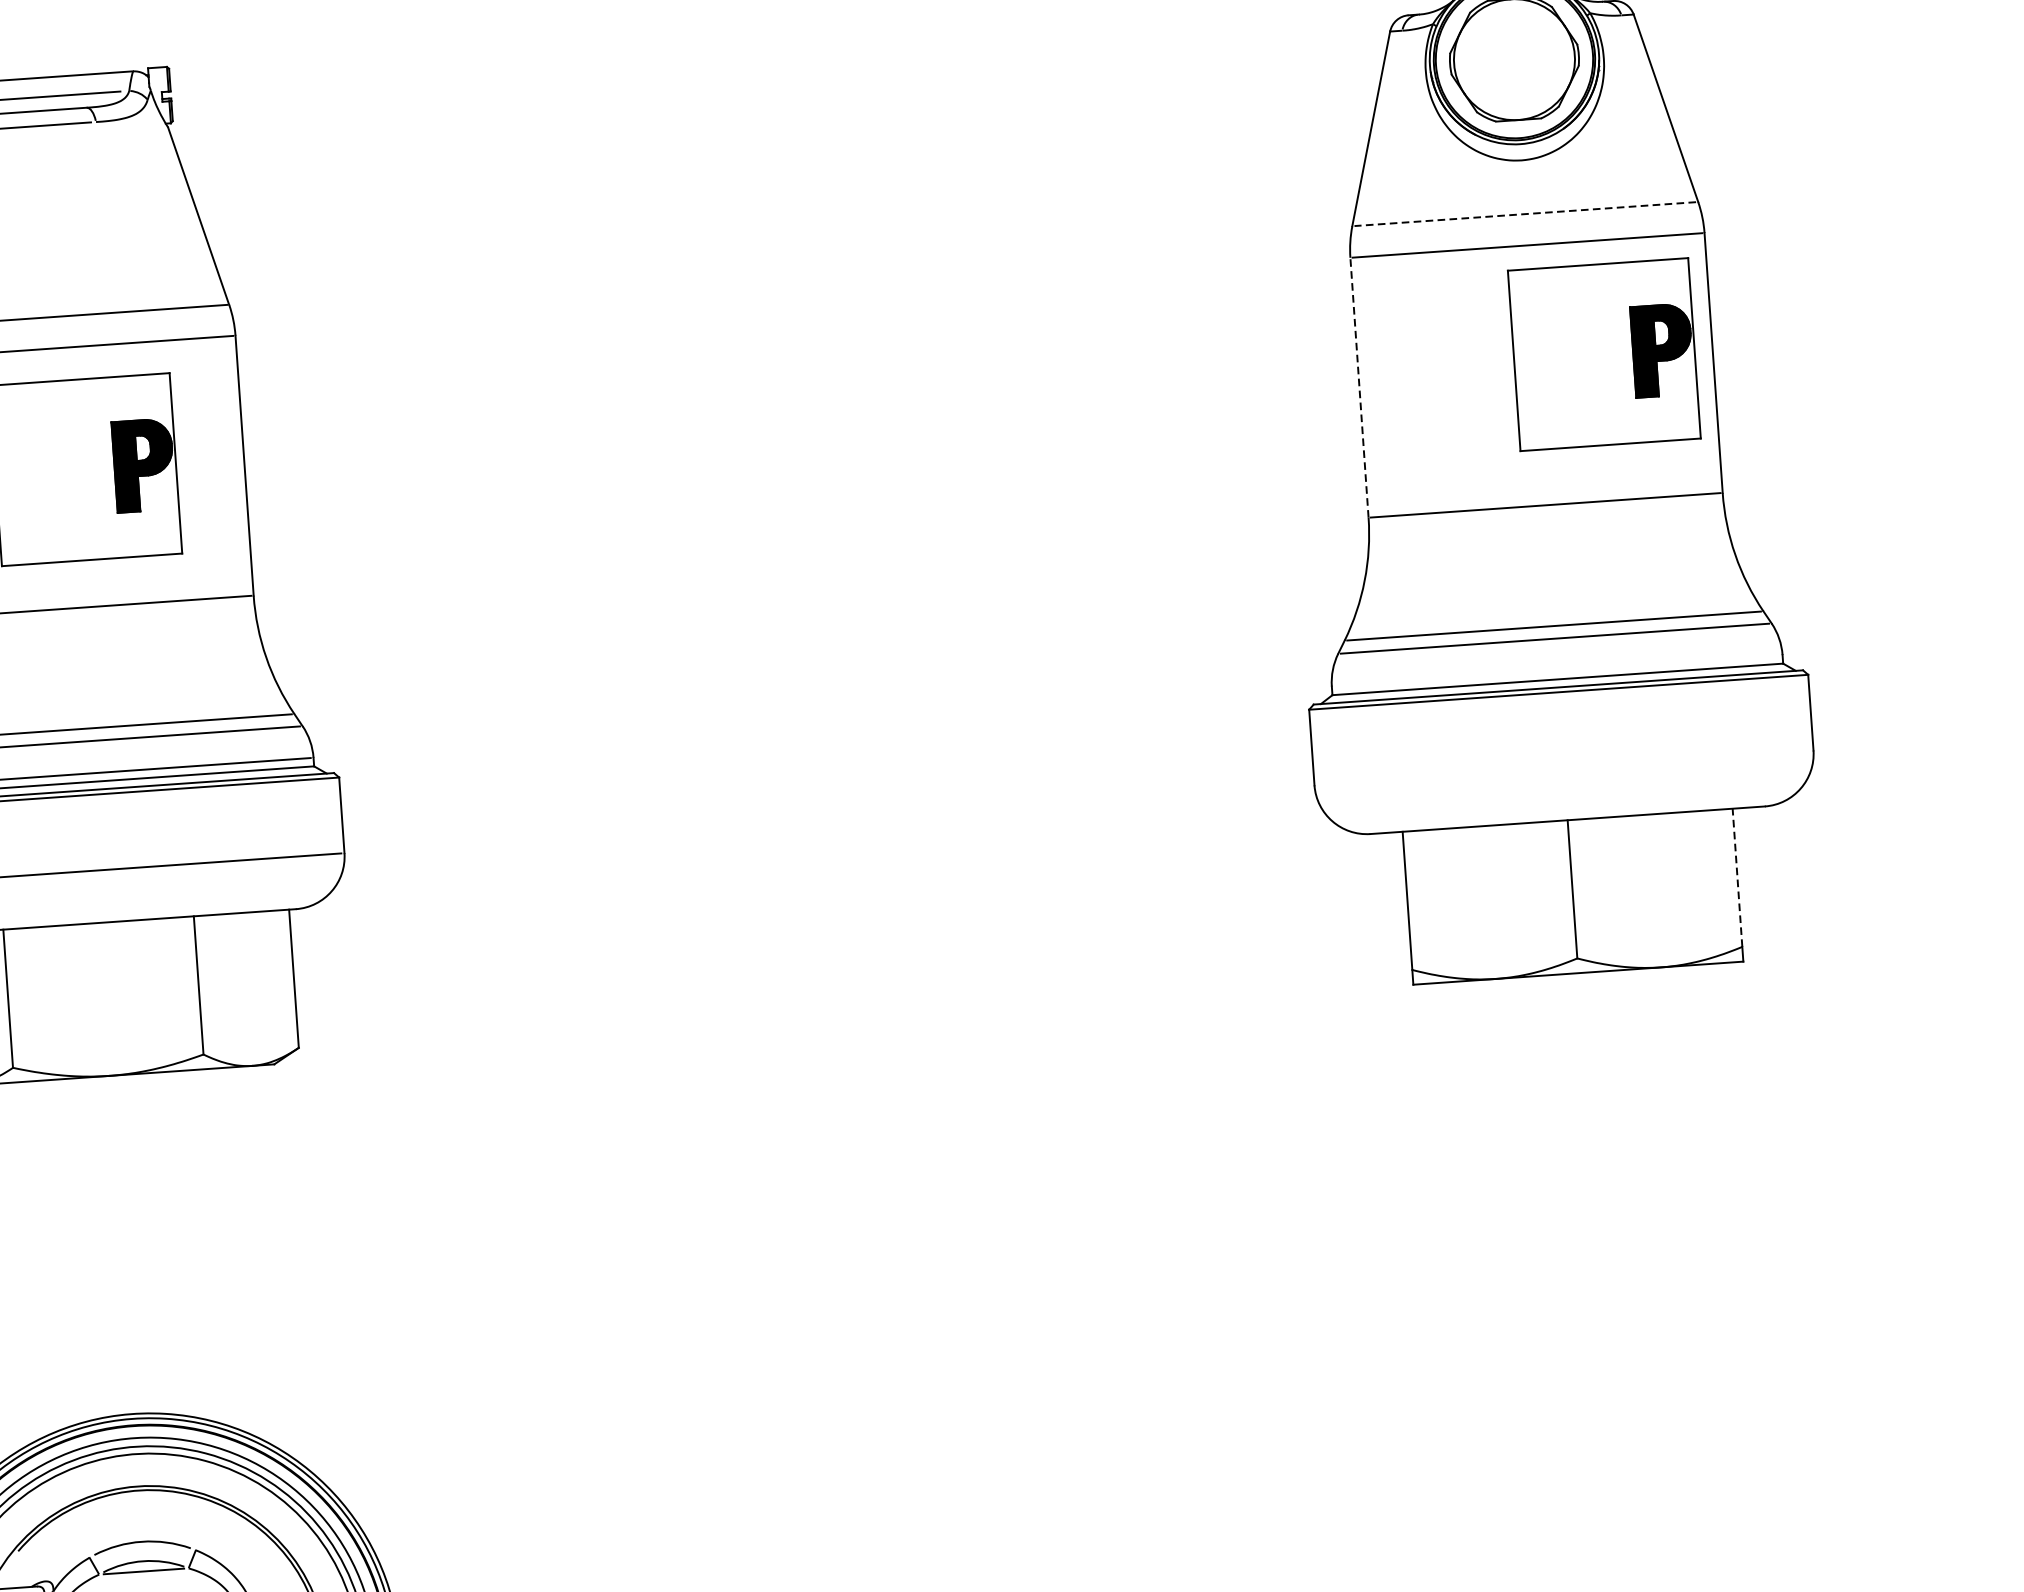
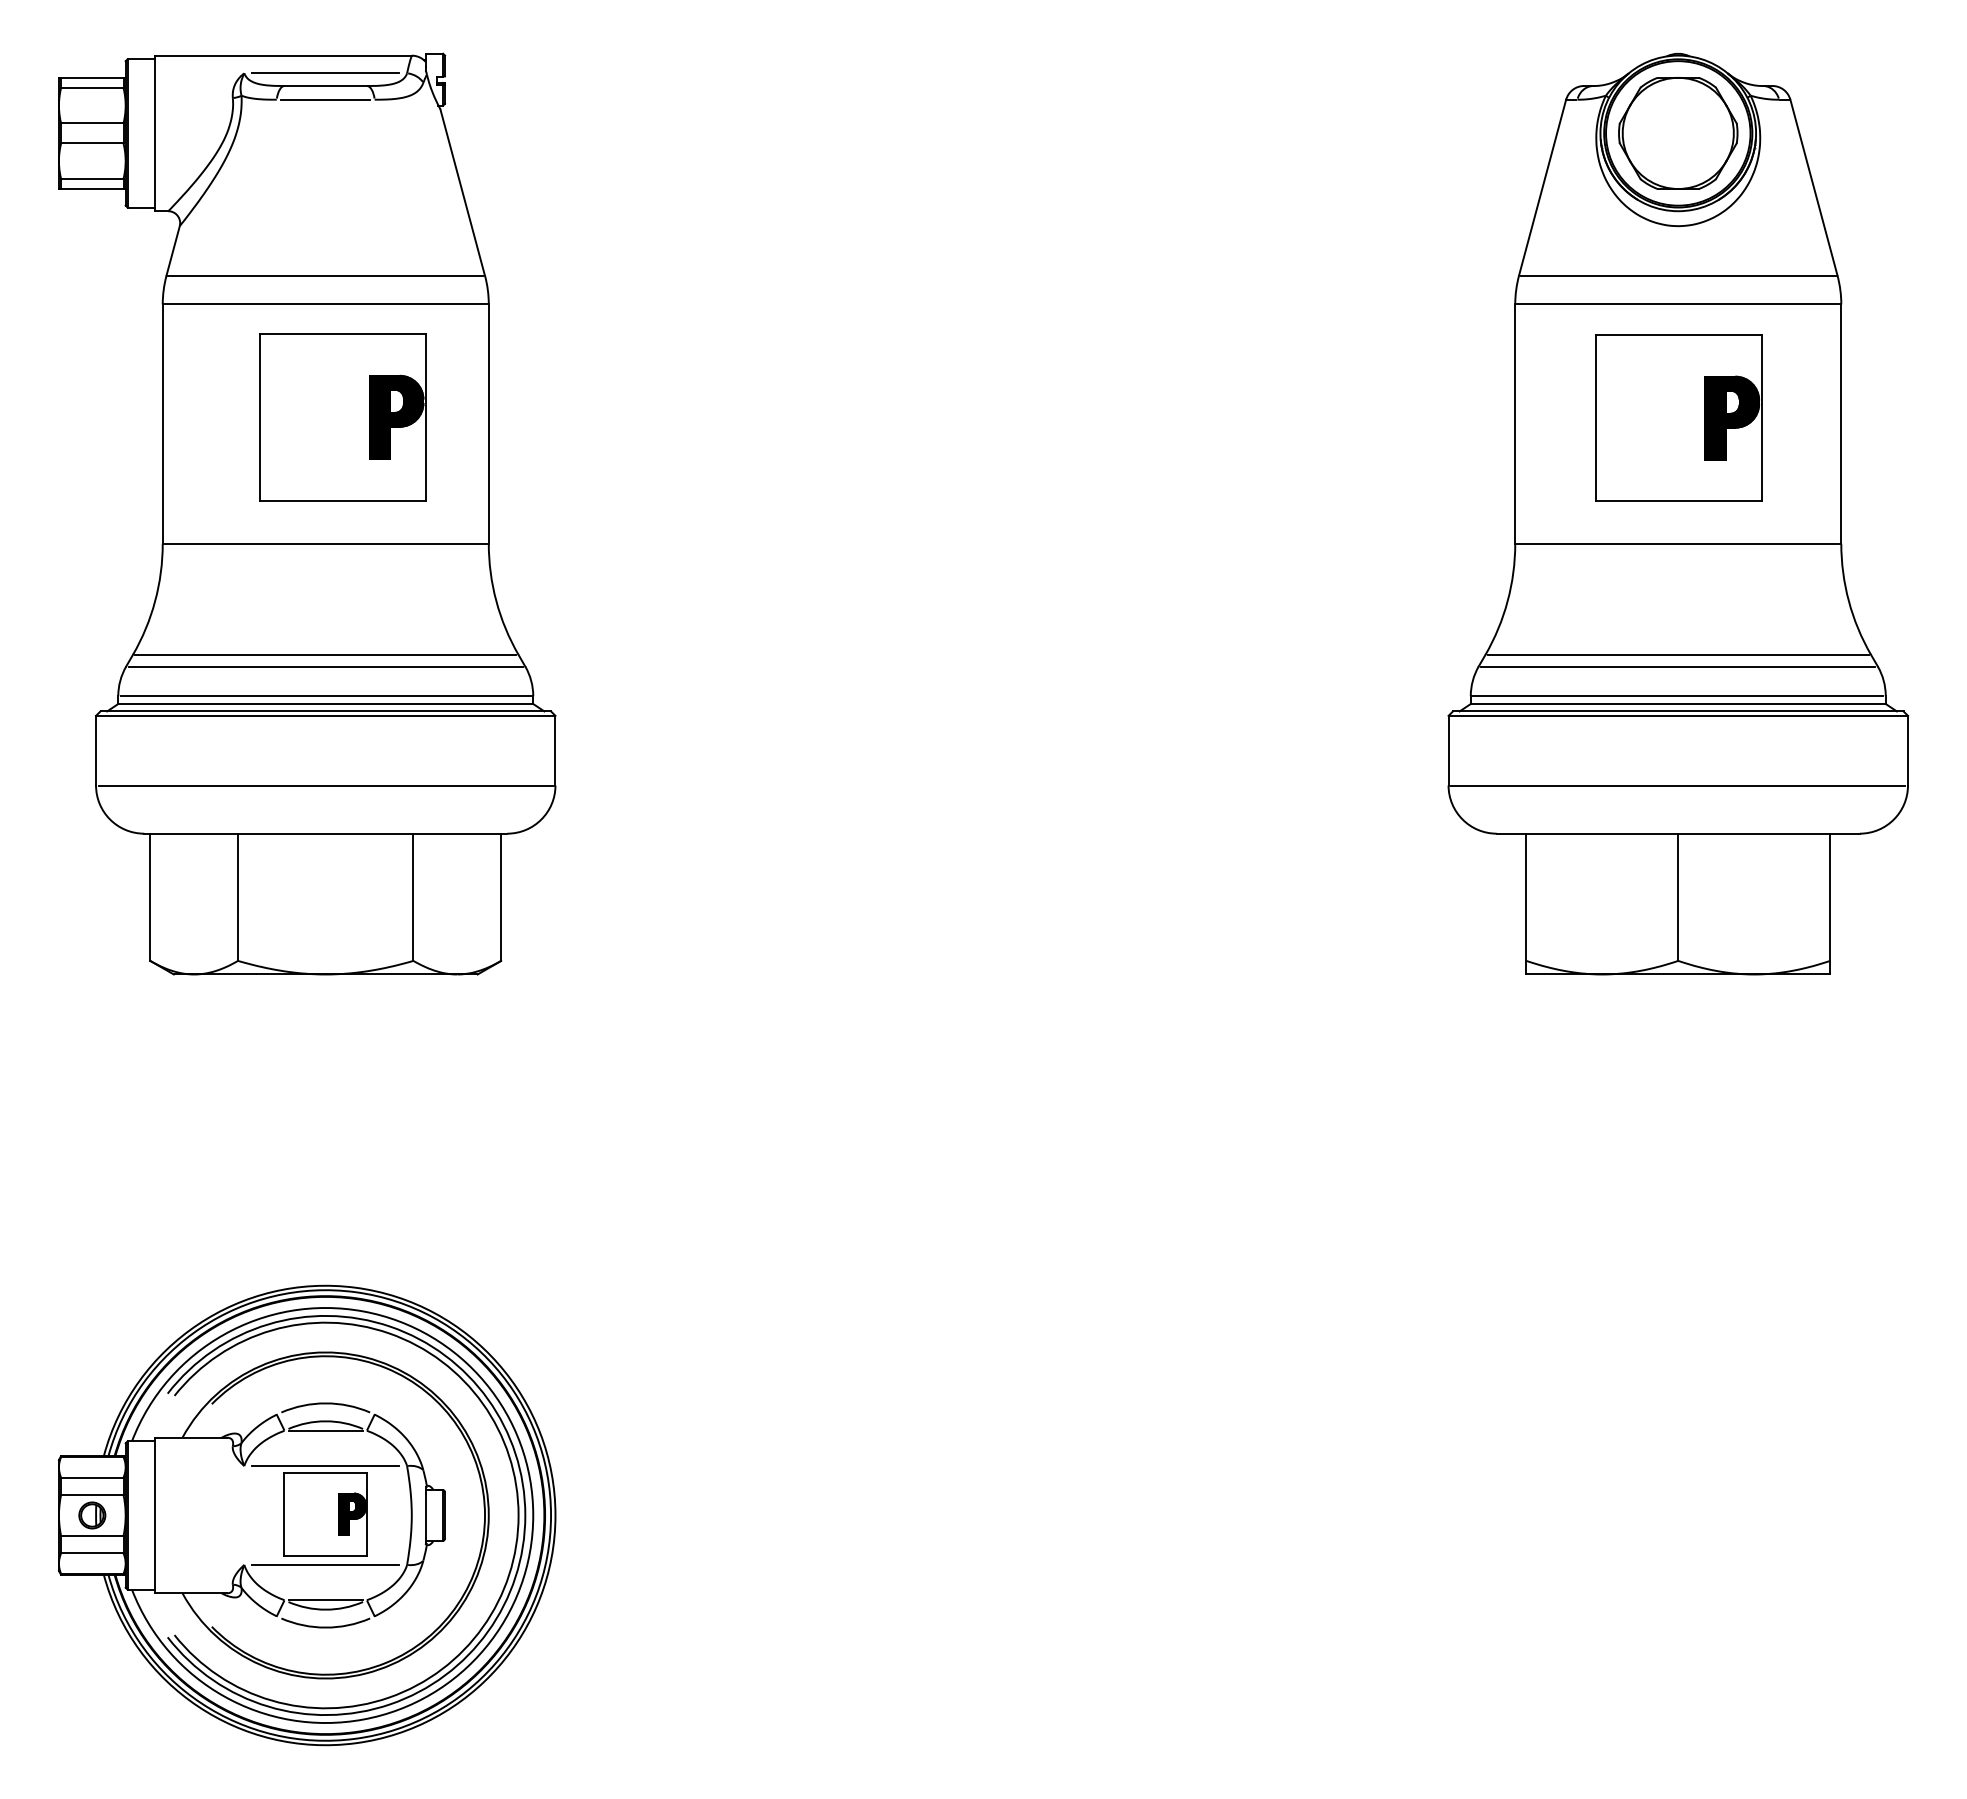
line: (1524, 214) -> (1677, 275), dashed -> solid
part: (1604, 353) -> (1678, 417), moved
line: (1359, 388) -> (1515, 424), dashed -> solid
line: (1557, 671) -> (1678, 696), added
line: (1564, 767) -> (1678, 785), added
line: (1737, 878) -> (1830, 897), dashed -> solid

